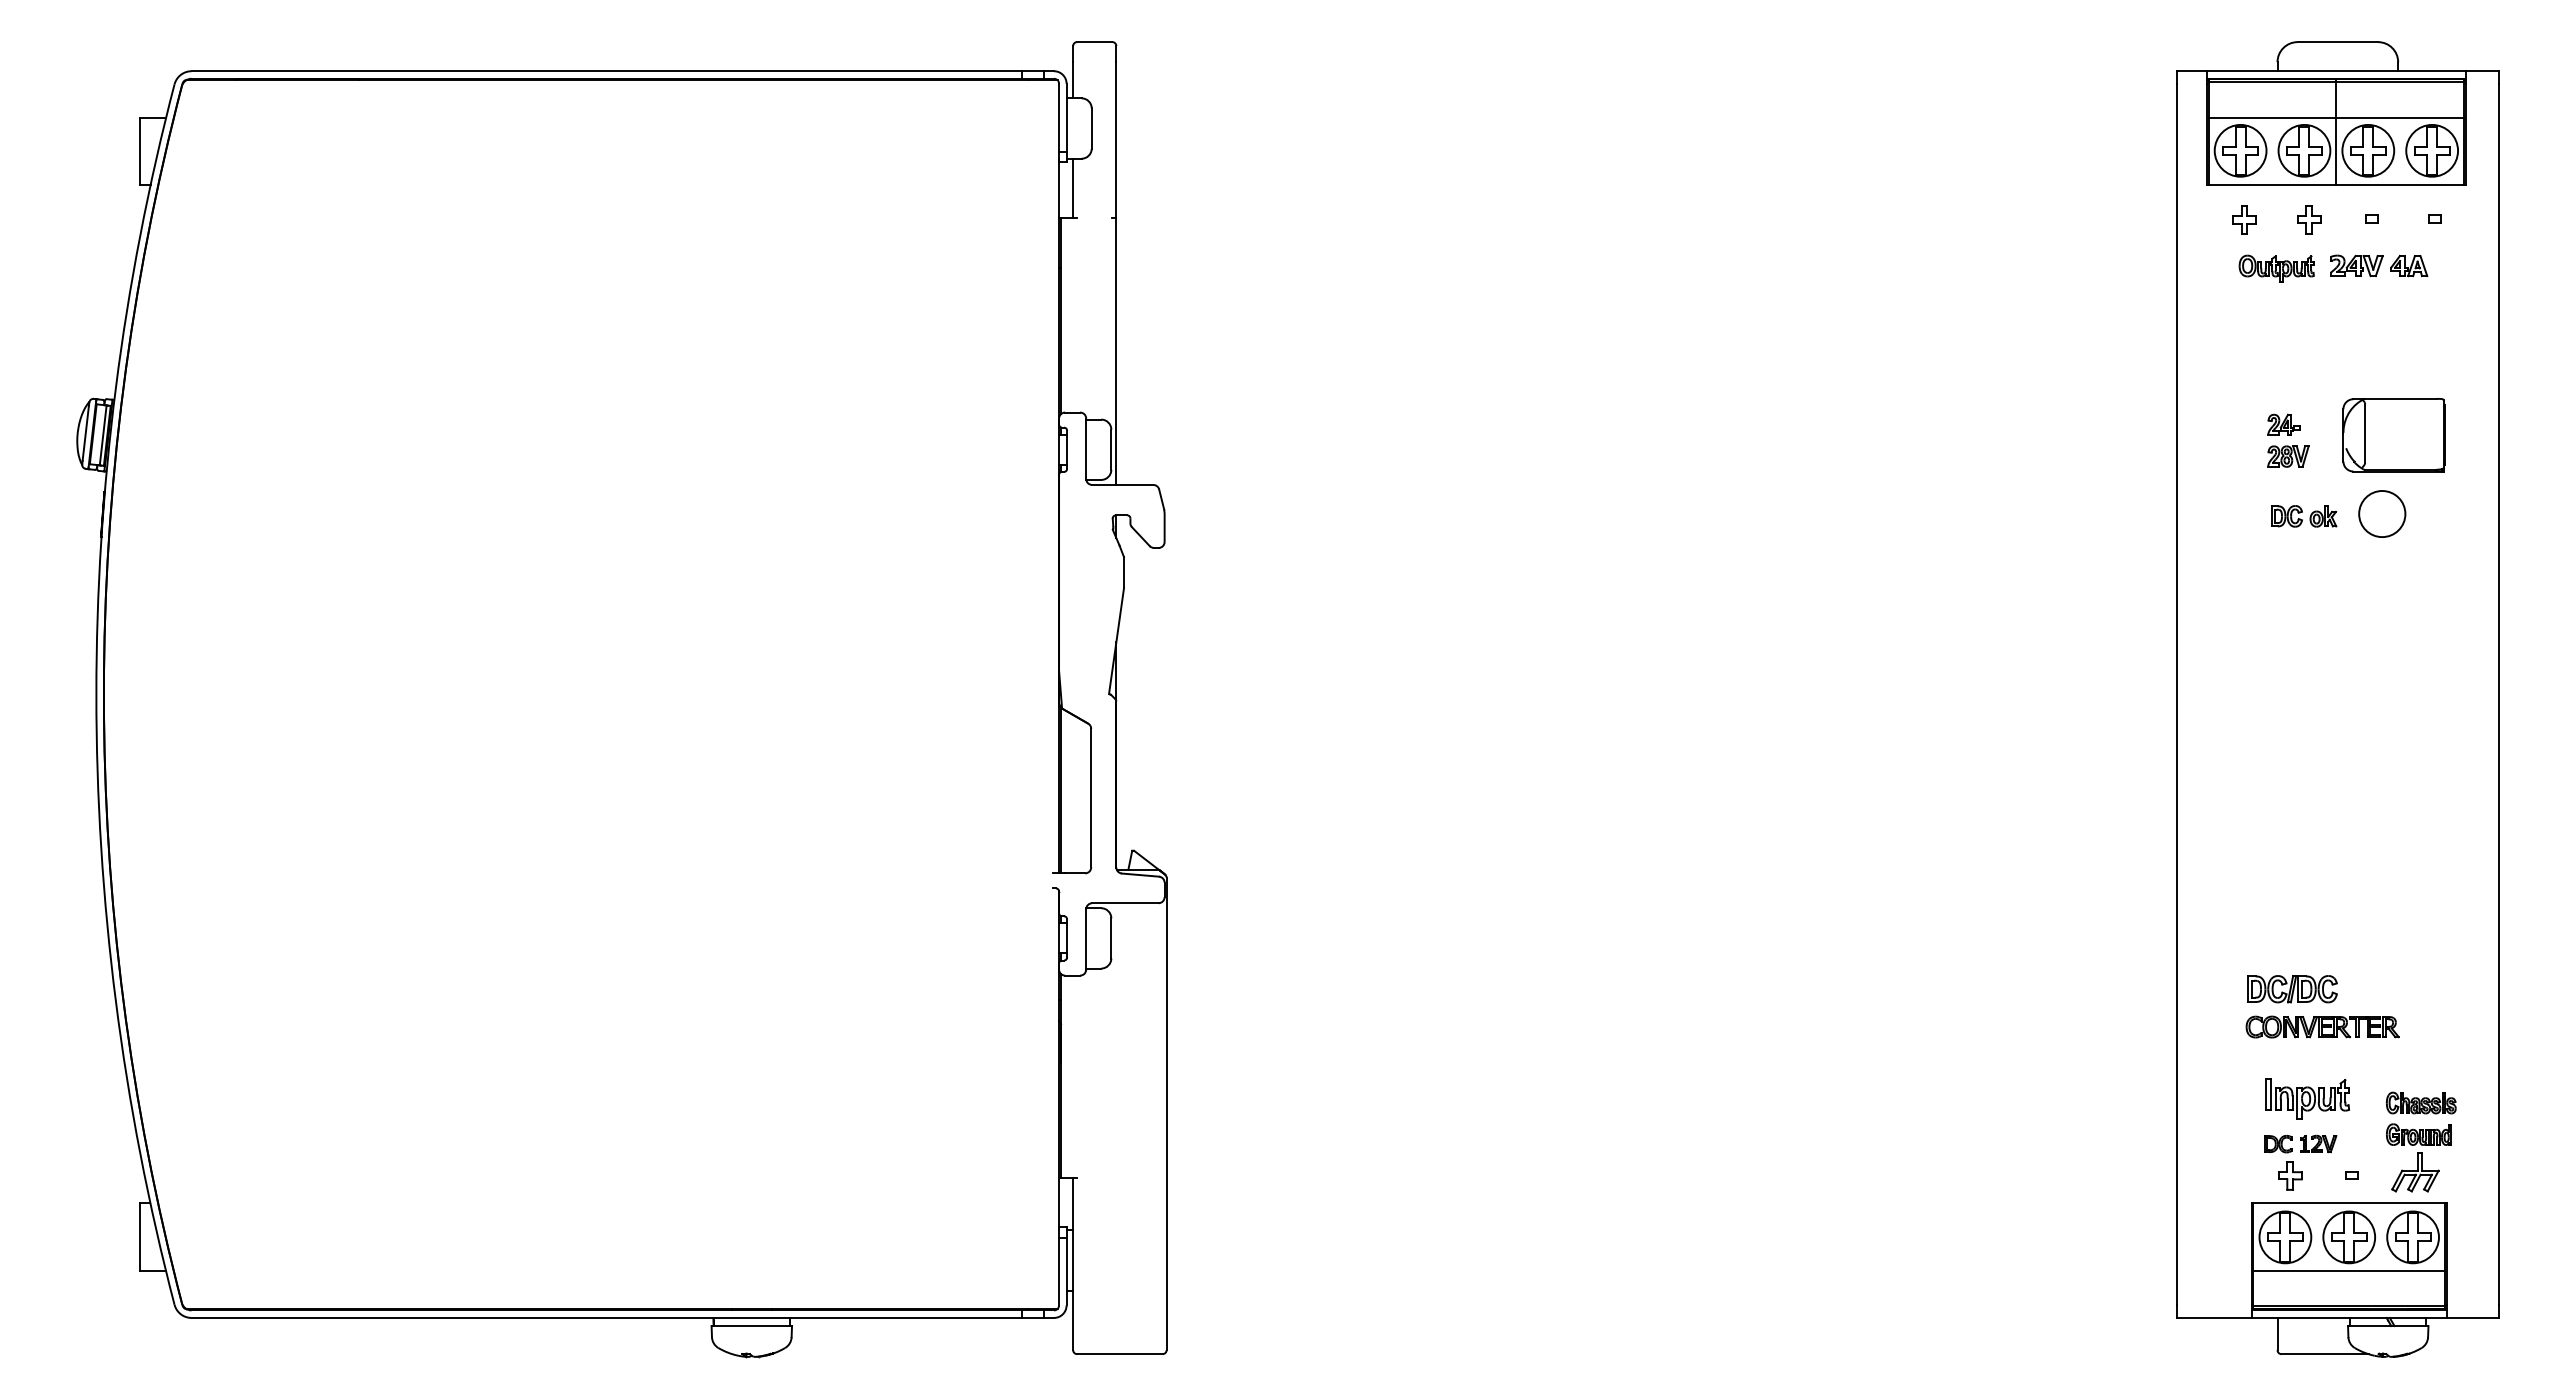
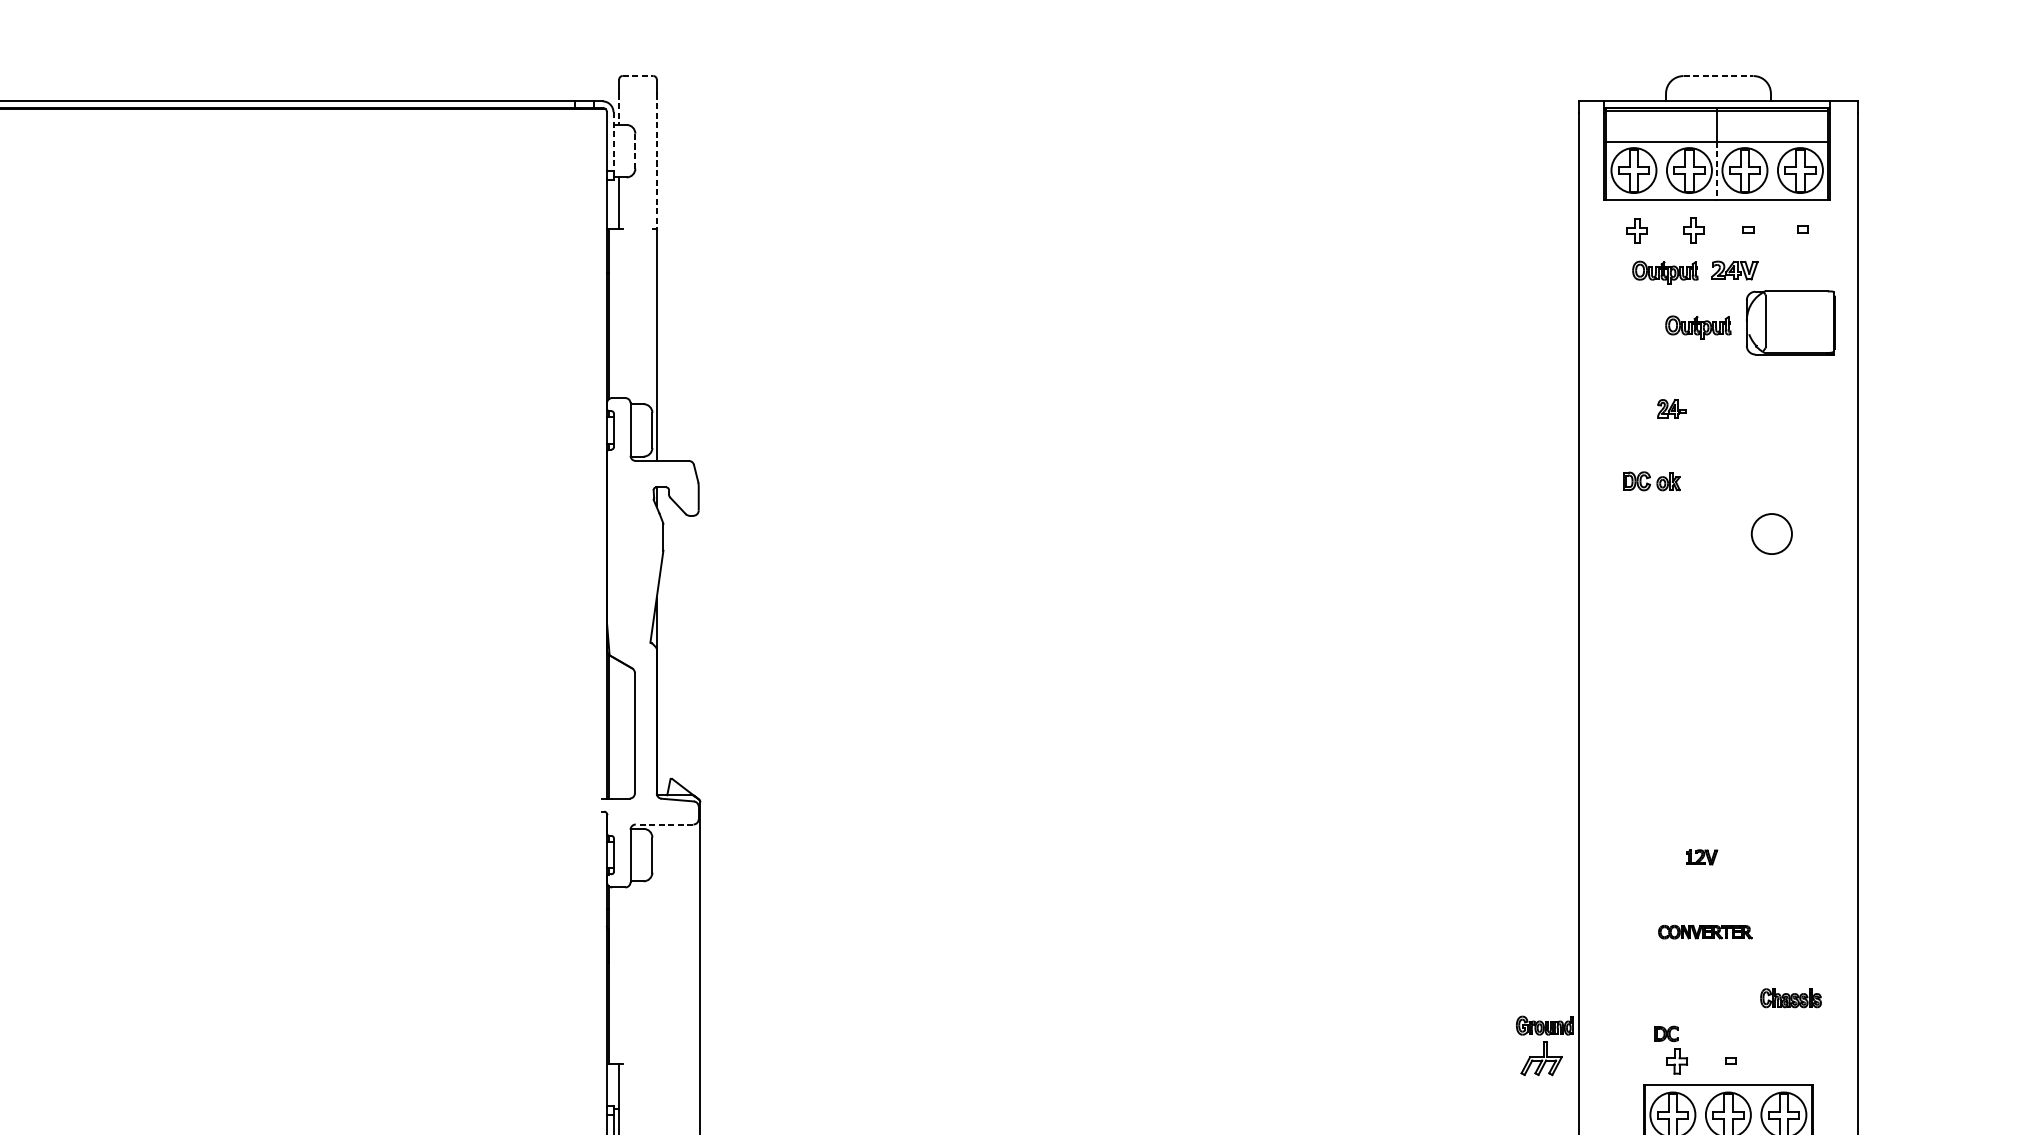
line: (1094, 42) -> (637, 76), solid -> dashed
line: (2338, 42) -> (1719, 76), solid -> dashed
line: (1073, 80) -> (619, 109), solid -> dashed
line: (1066, 117) -> (613, 141), solid -> dashed
line: (1091, 128) -> (635, 151), solid -> dashed
line: (1116, 140) -> (656, 161), solid -> dashed
line: (2336, 151) -> (1717, 171), solid -> dashed
part: (2409, 266) -> (1780, 271), removed
part: (2314, 331) -> (1698, 327), added
part: (2393, 435) -> (1790, 323), moved
part: (2288, 456) -> (1675, 436), removed
part: (2382, 513) -> (1772, 533), moved
part: (2304, 516) -> (1652, 481), moved
line: (1124, 903) -> (663, 824), solid -> dashed
part: (2292, 989) -> (1679, 899), removed
part: (2322, 1026) -> (1705, 931), size x0.7
part: (2307, 1098) -> (1692, 994), removed
part: (2318, 1143) -> (1701, 856), moved
part: (2418, 1157) -> (1544, 1045), moved

